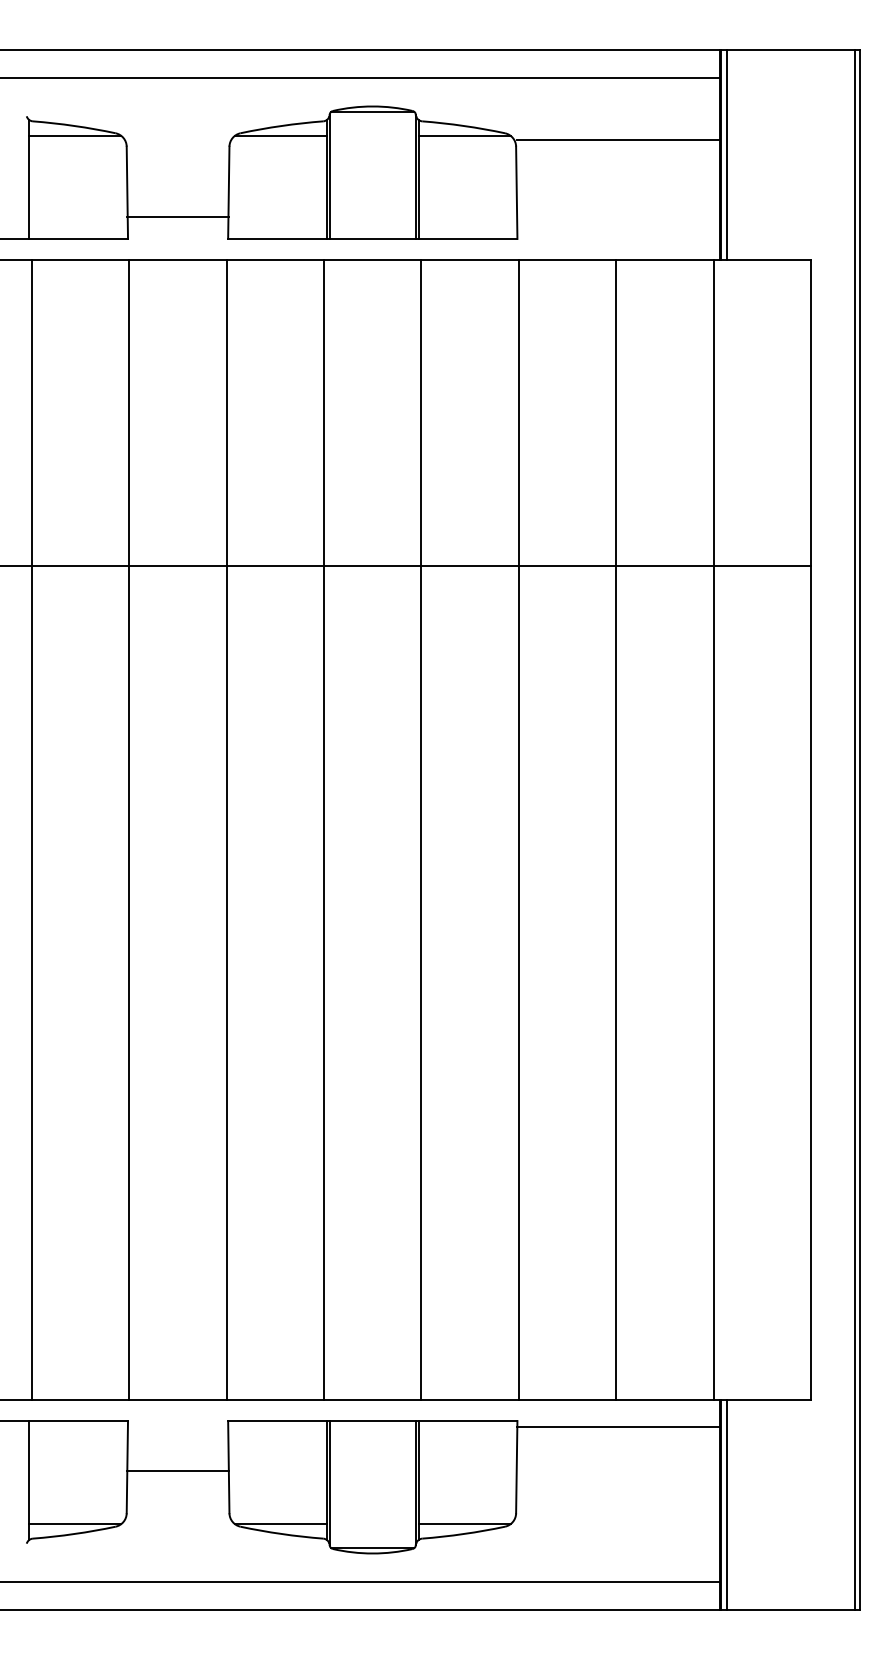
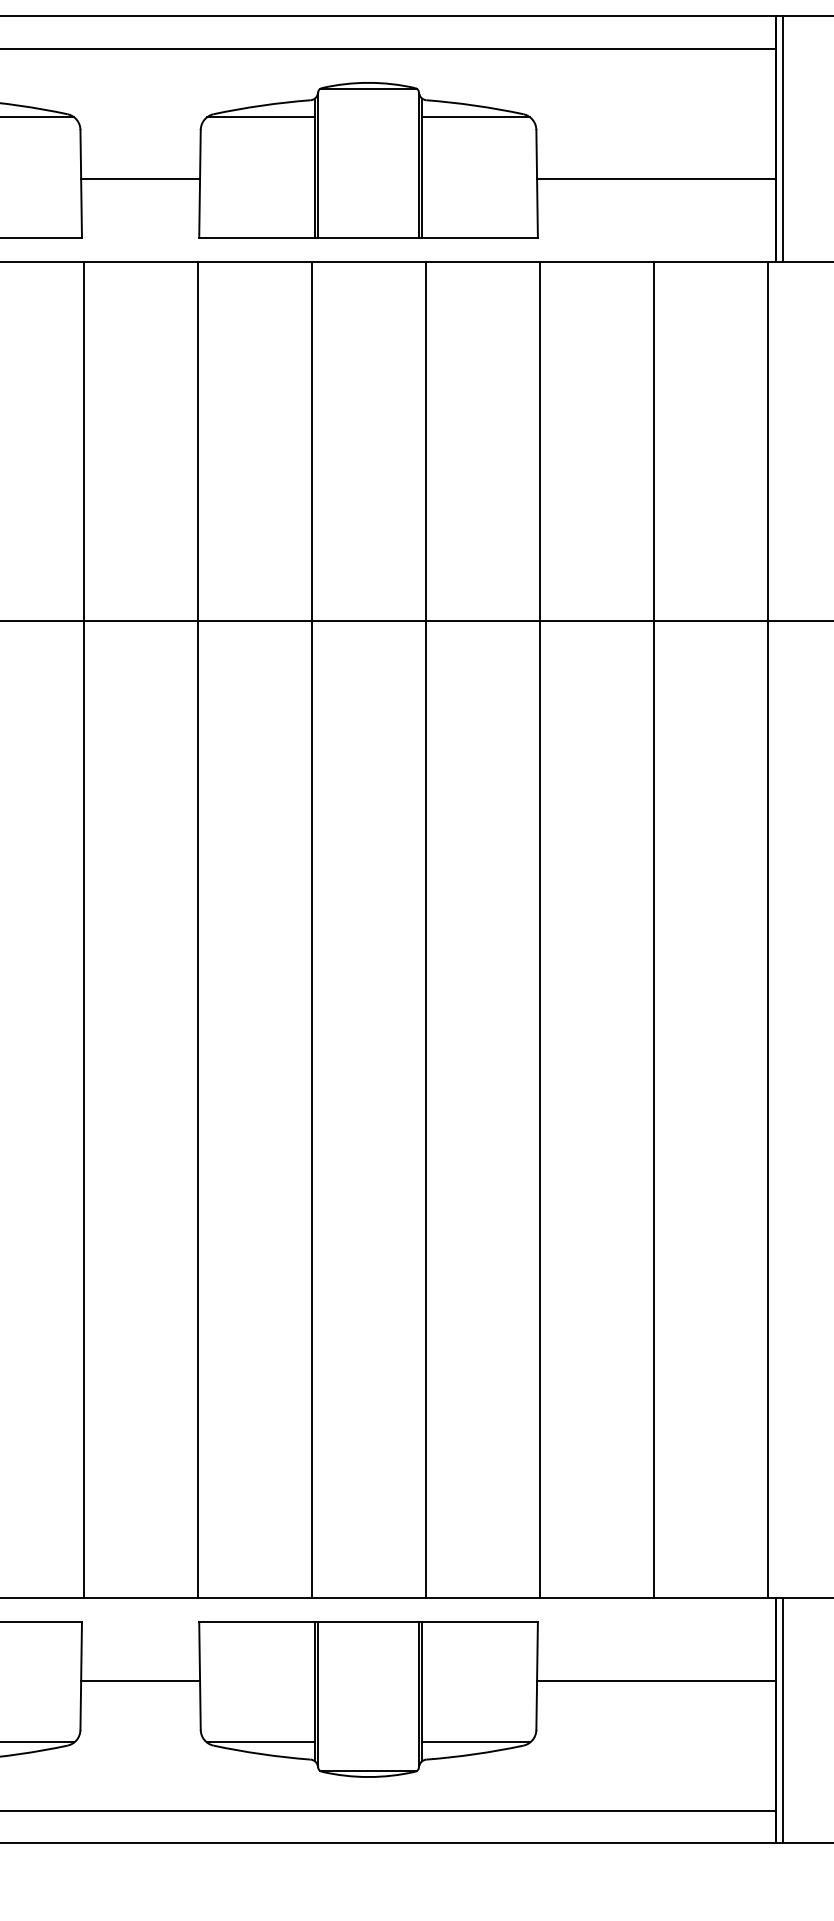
line: (618, 139) -> (656, 178), moved
line: (177, 216) -> (139, 178), moved
line: (618, 1427) -> (656, 1681), moved

